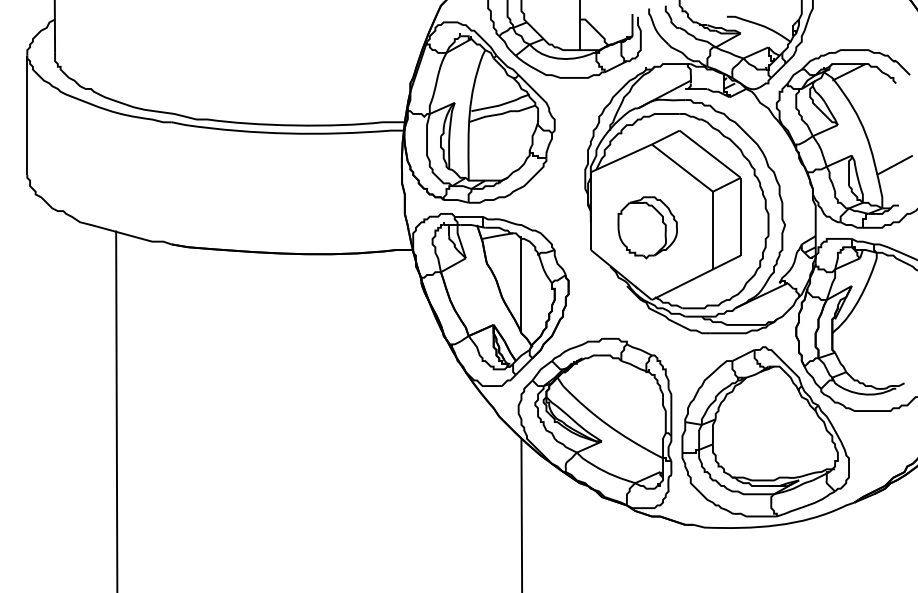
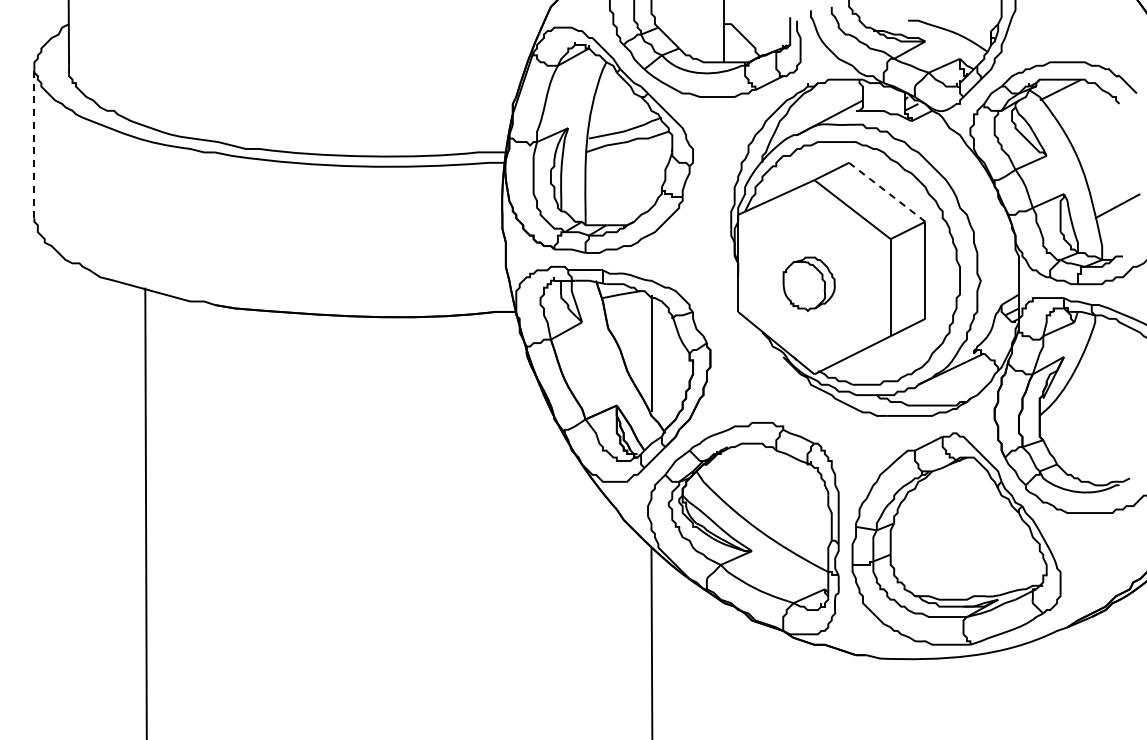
line: (27, 115) -> (34, 143), solid -> dashed
line: (709, 153) -> (886, 191), solid -> dashed
part: (647, 228) -> (808, 284), size x0.7

